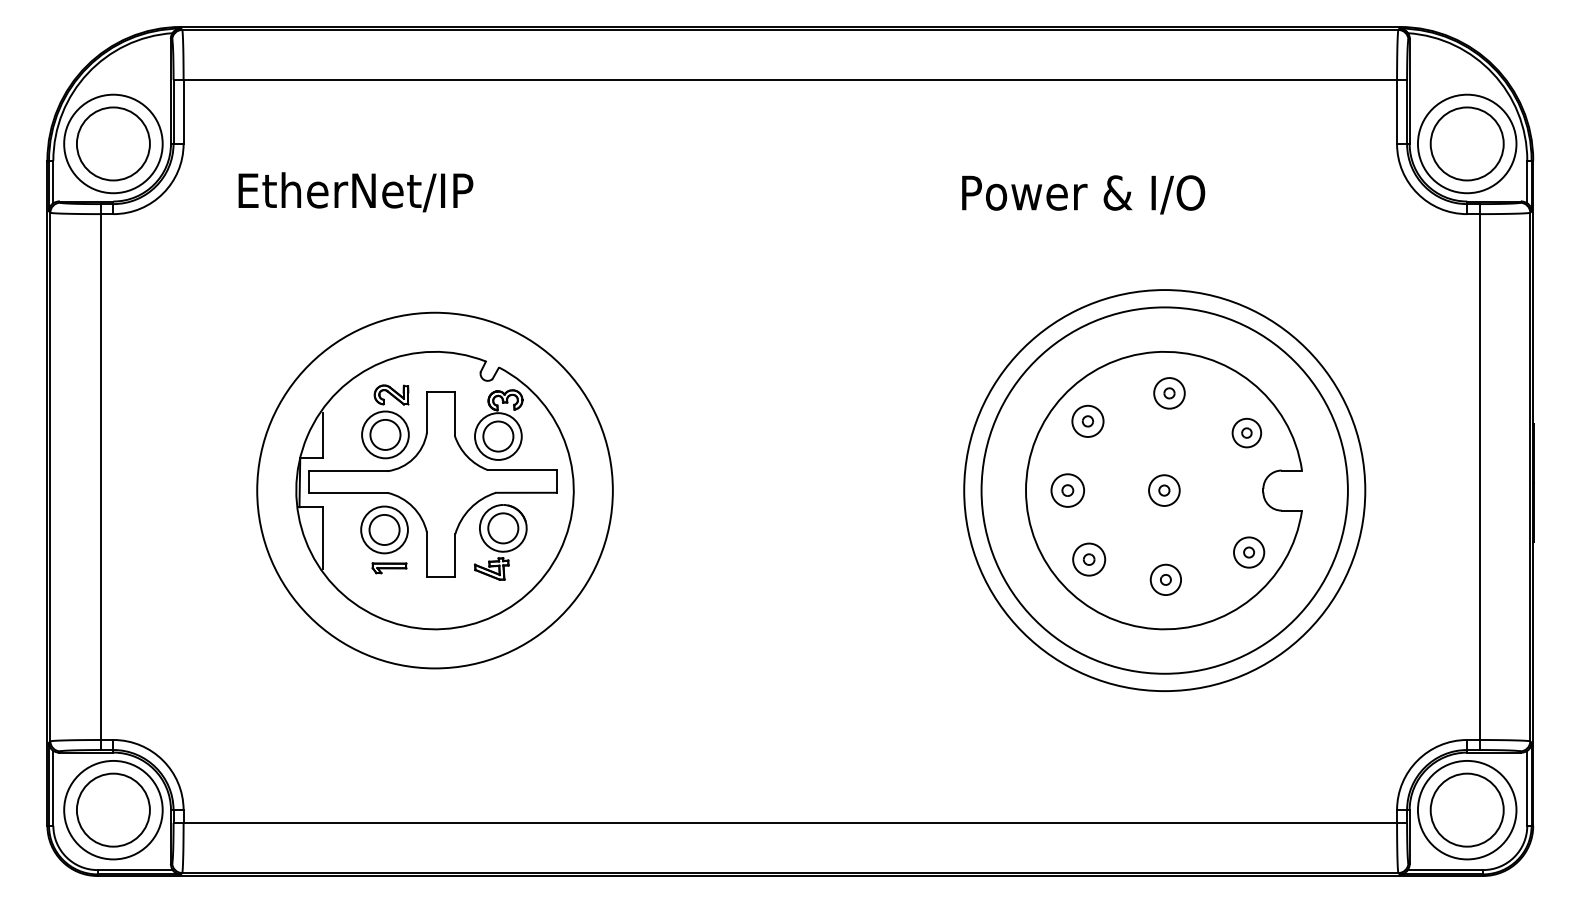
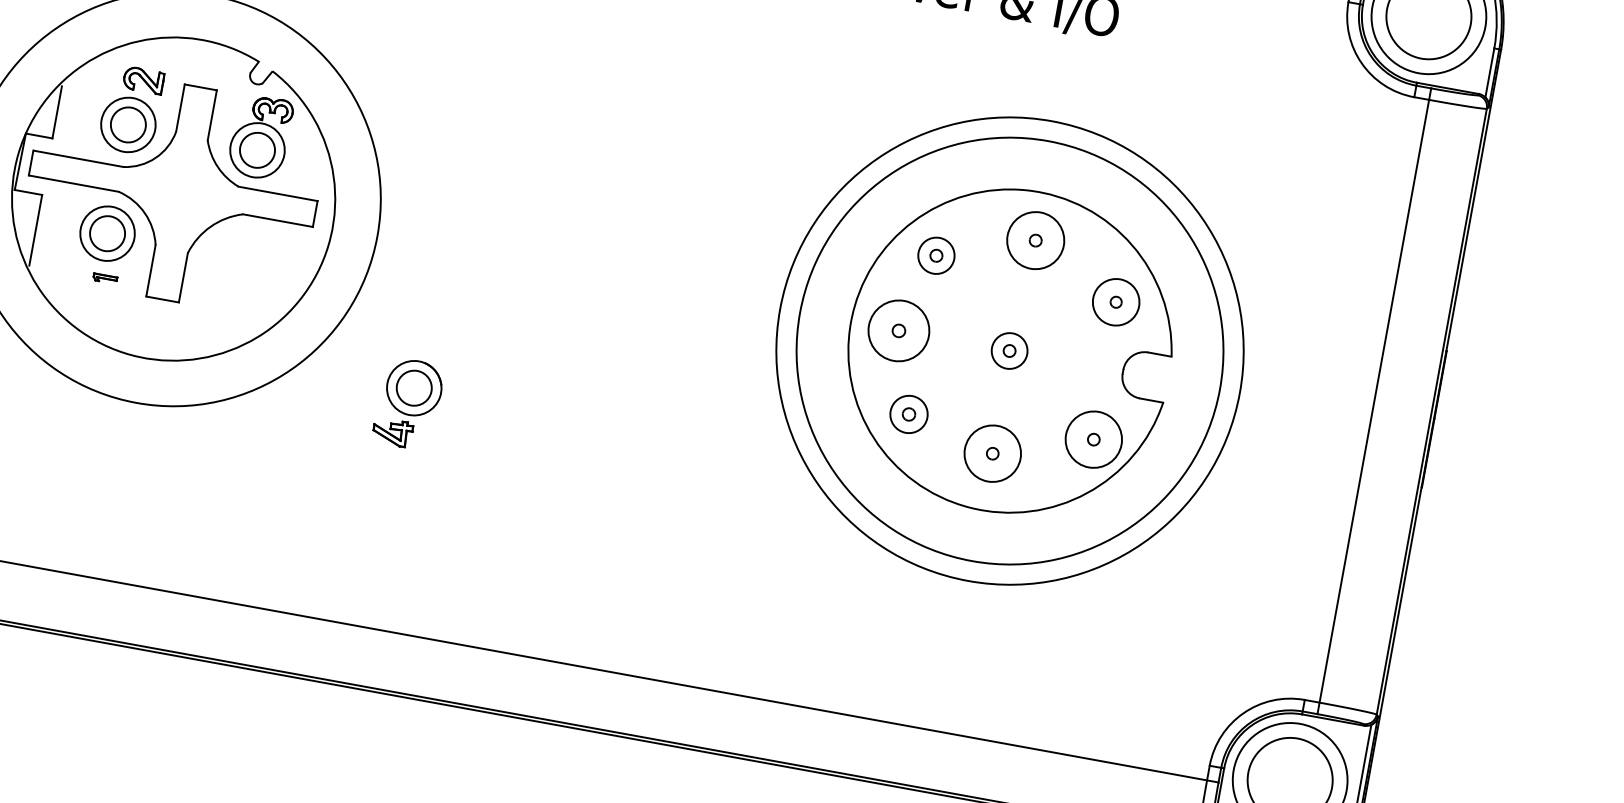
circle: (1169, 393) -> (1035, 240), size x1.6
circle: (1246, 432) -> (1115, 301), size x1.4
circle: (1067, 490) -> (898, 330), size x1.6
part: (500, 542) -> (408, 403), moved
circle: (1249, 552) -> (1094, 439), size x1.6
part: (389, 568) -> (105, 278), size x0.6
circle: (1165, 579) -> (992, 453), size x1.6

